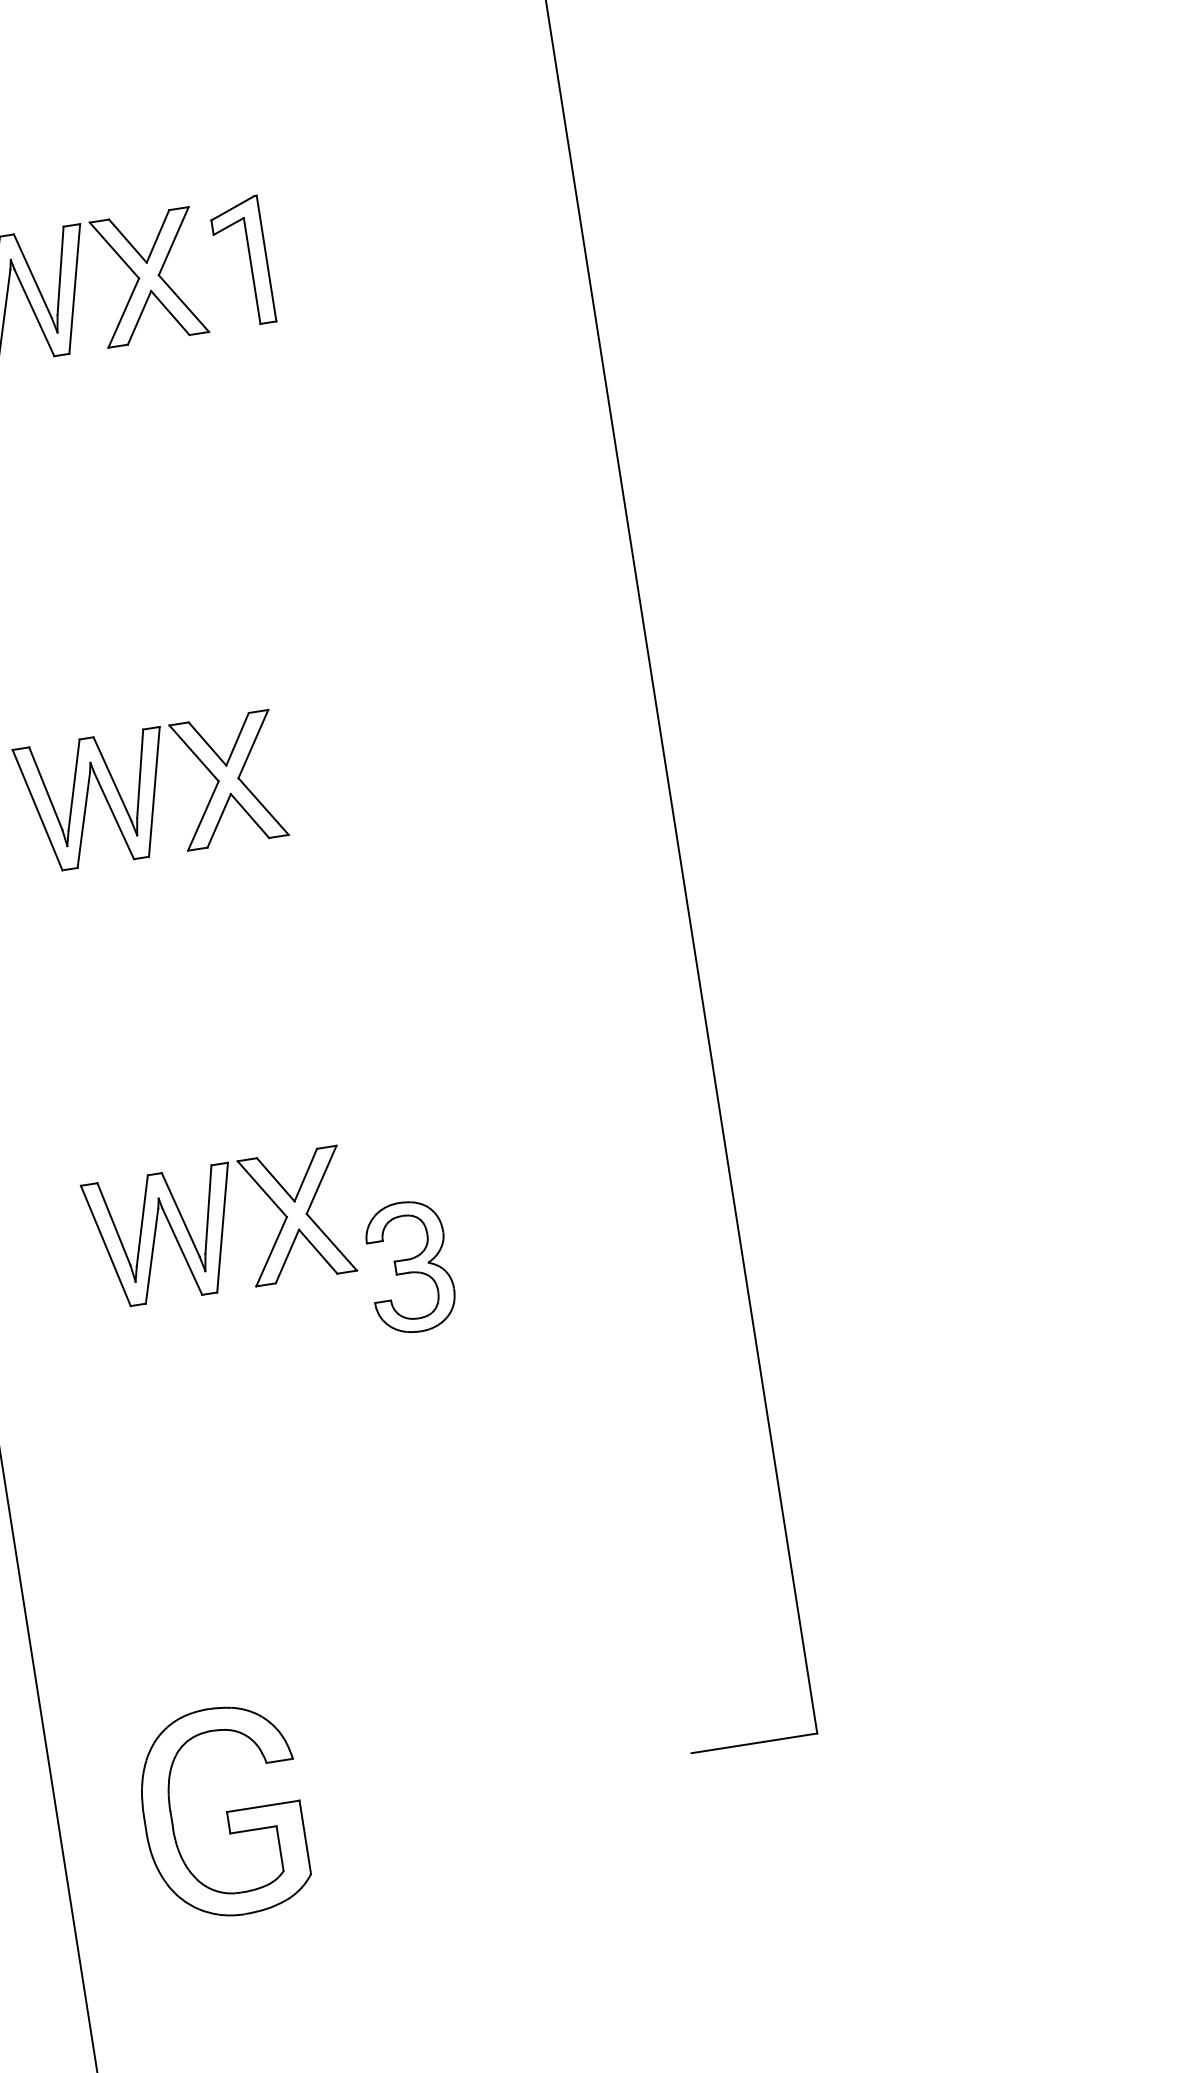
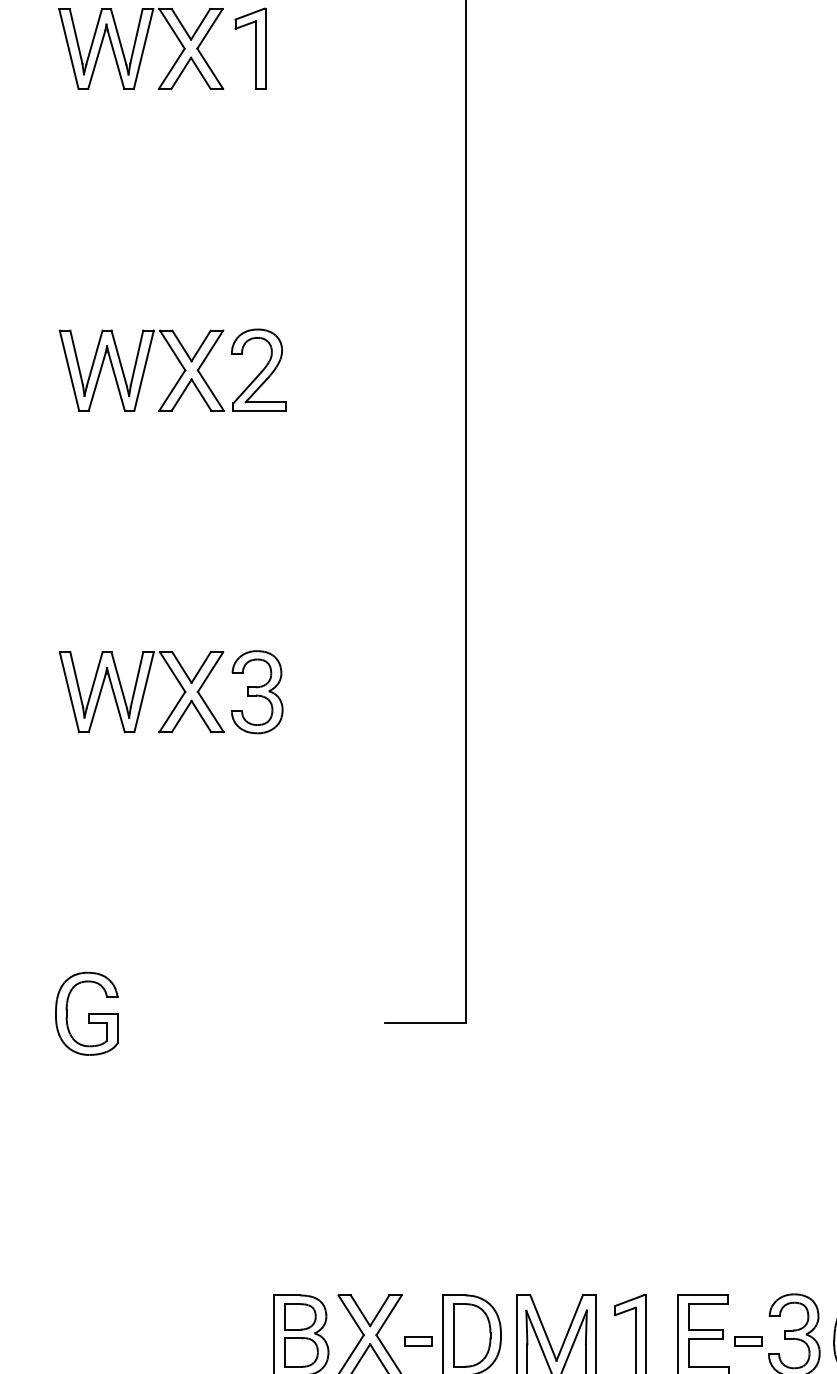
part: (333, 762) -> (258, 369), added
part: (218, 1228) -> (141, 692), moved
part: (221, 1811) -> (86, 1013), size x0.62

